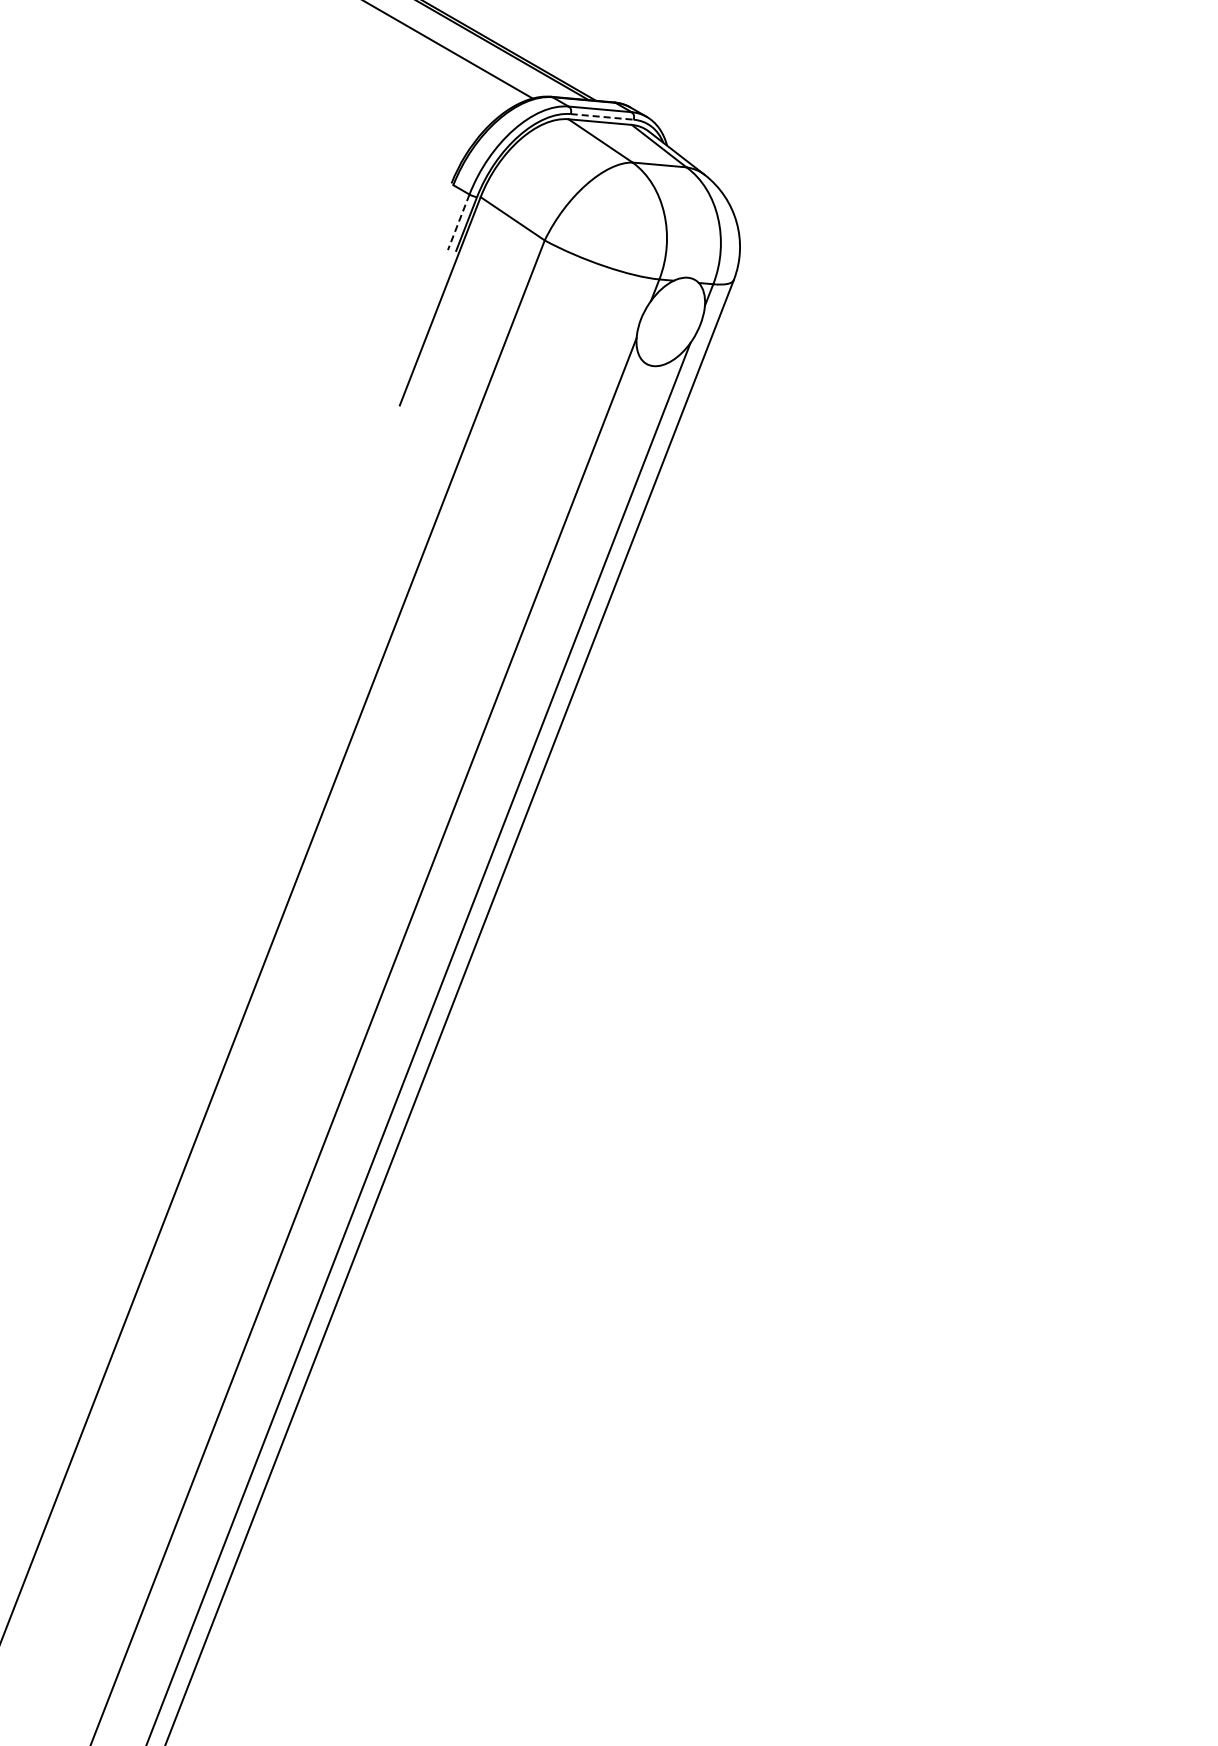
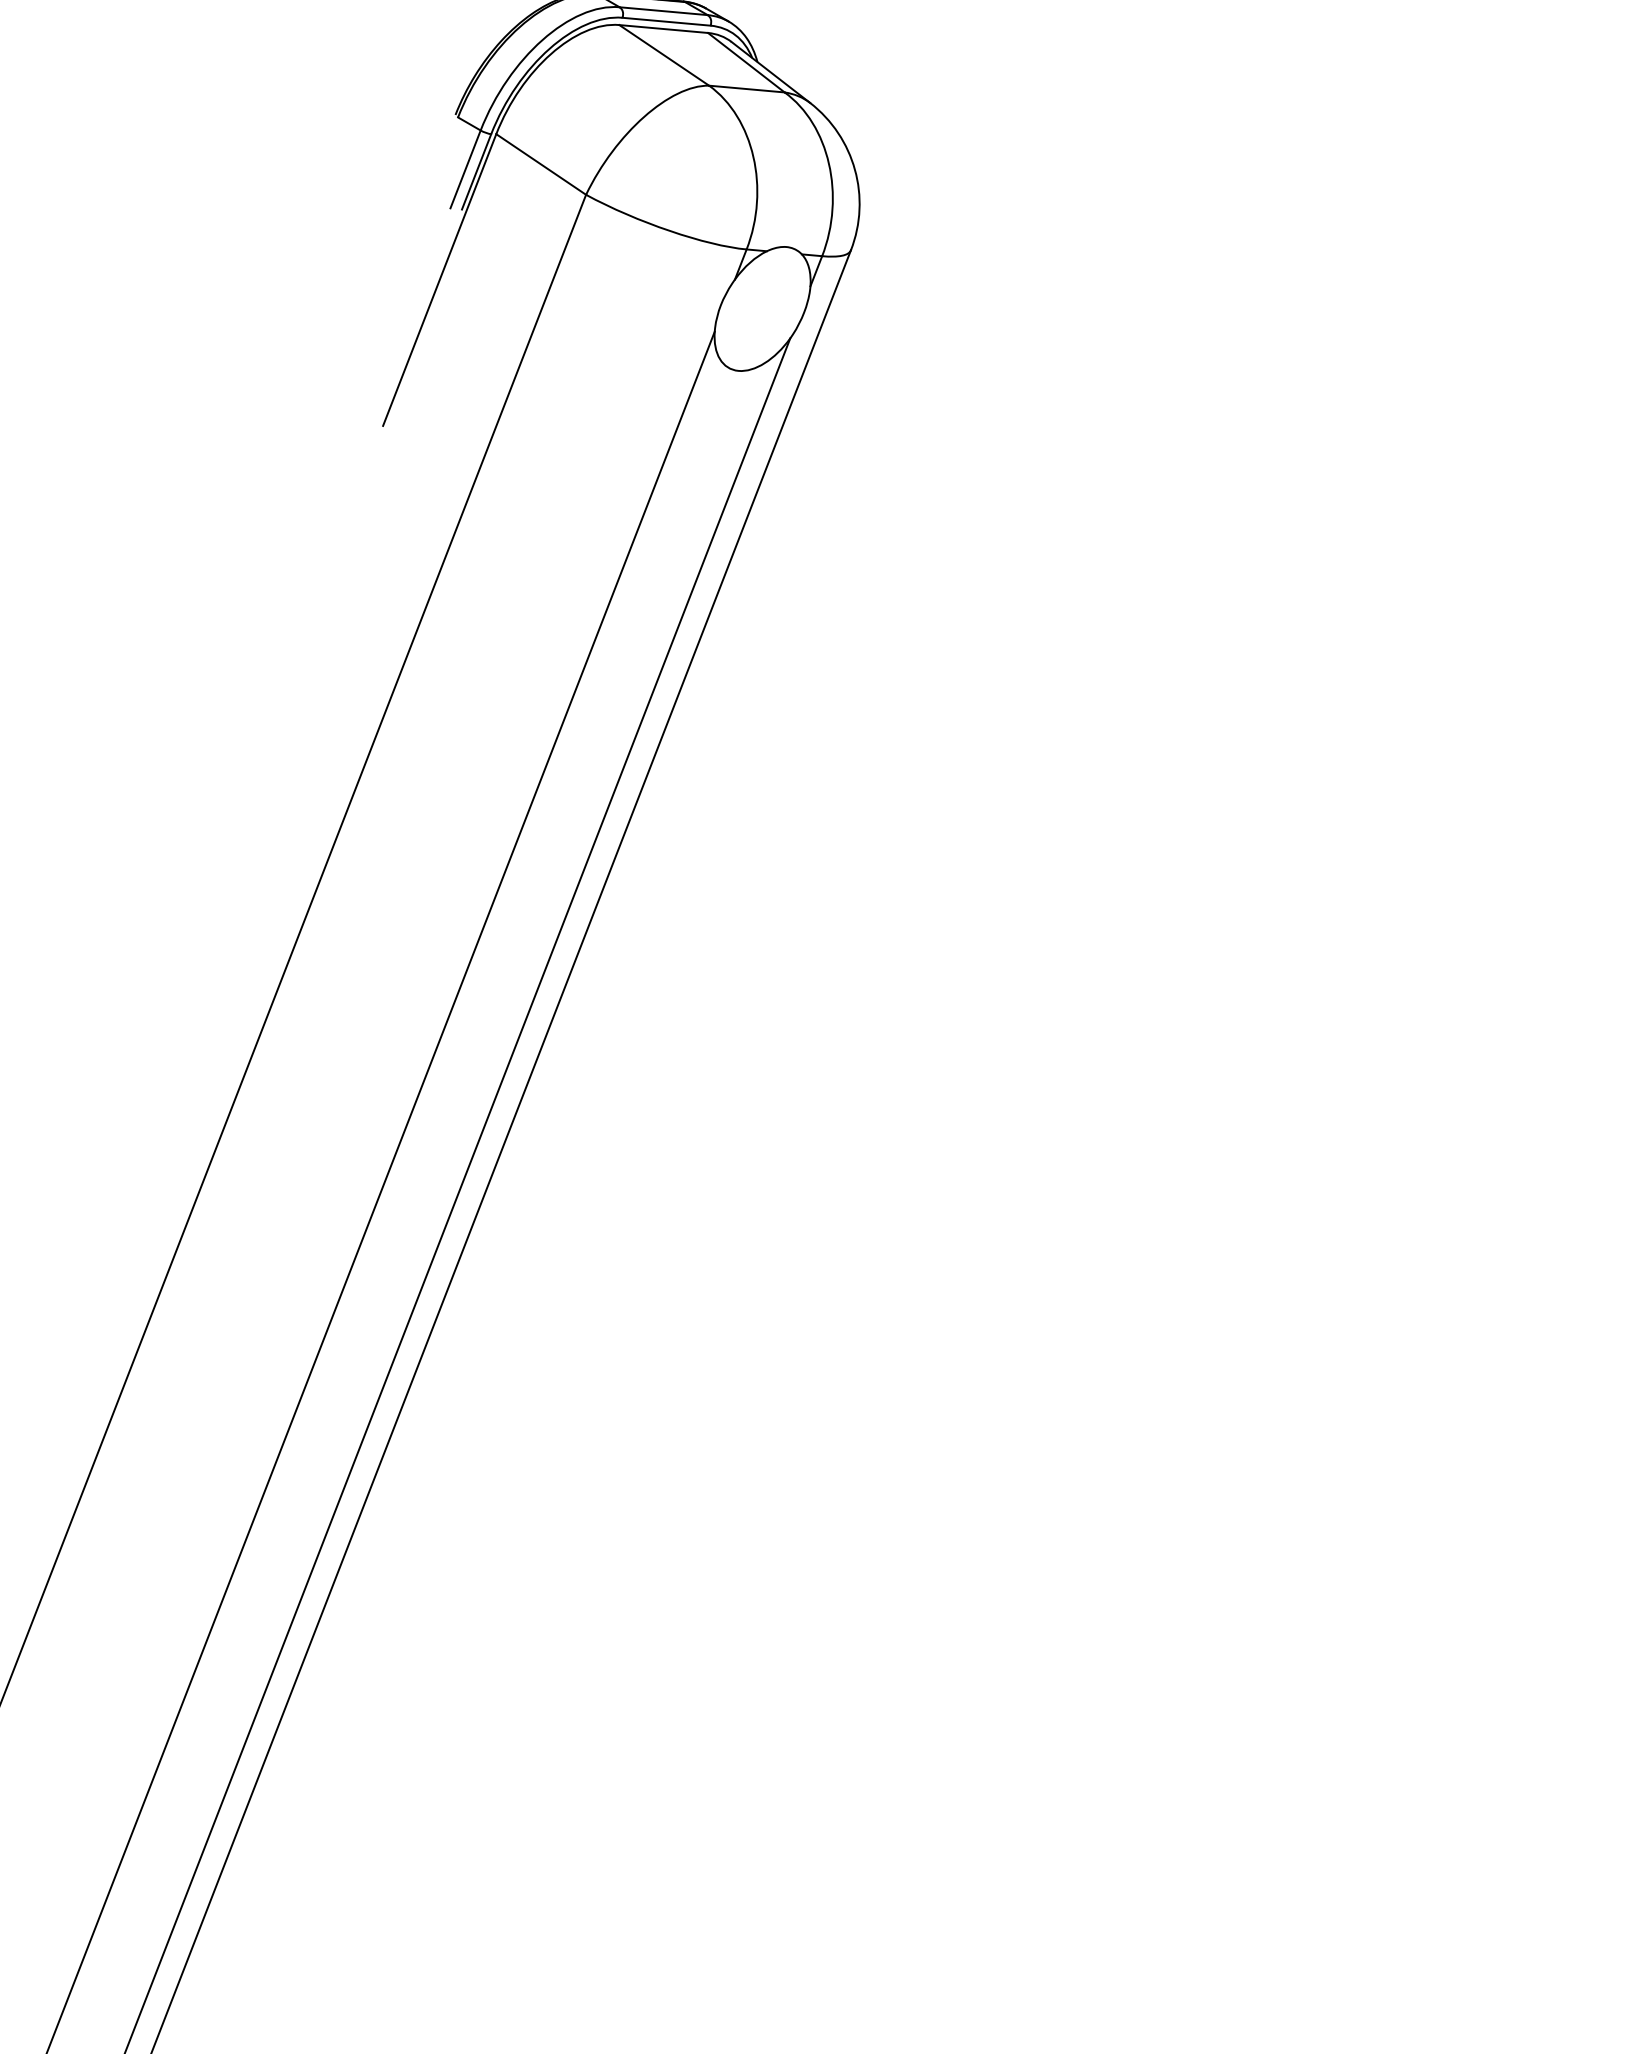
line: (602, 116) -> (666, 21), dashed -> solid
line: (458, 222) -> (465, 169), dashed -> solid

